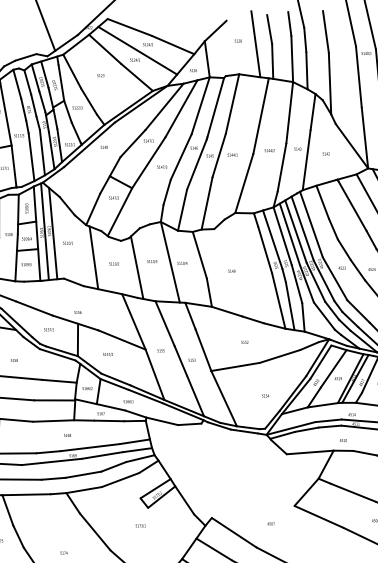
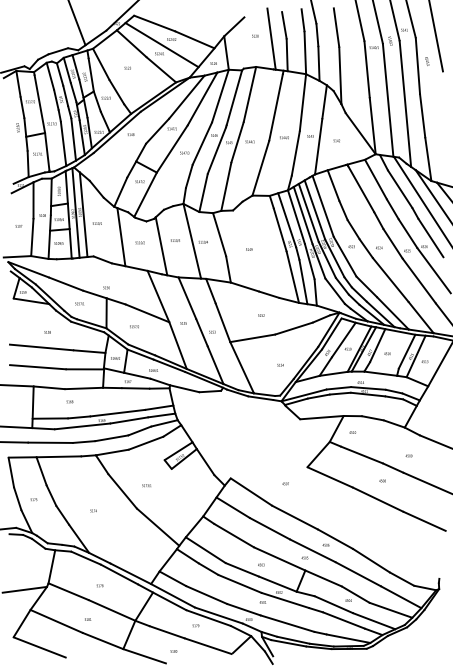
text: (67, 435) -> (69, 401), moved
text: (343, 440) -> (352, 432), moved
text: (140, 525) -> (146, 485), moved

